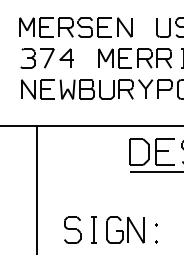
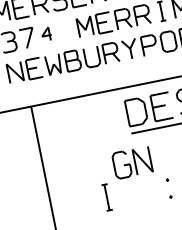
part: (66, 57) -> (46, 33), size x0.7
part: (72, 229) -> (86, 201), removed
part: (125, 229) -> (132, 162), moved

